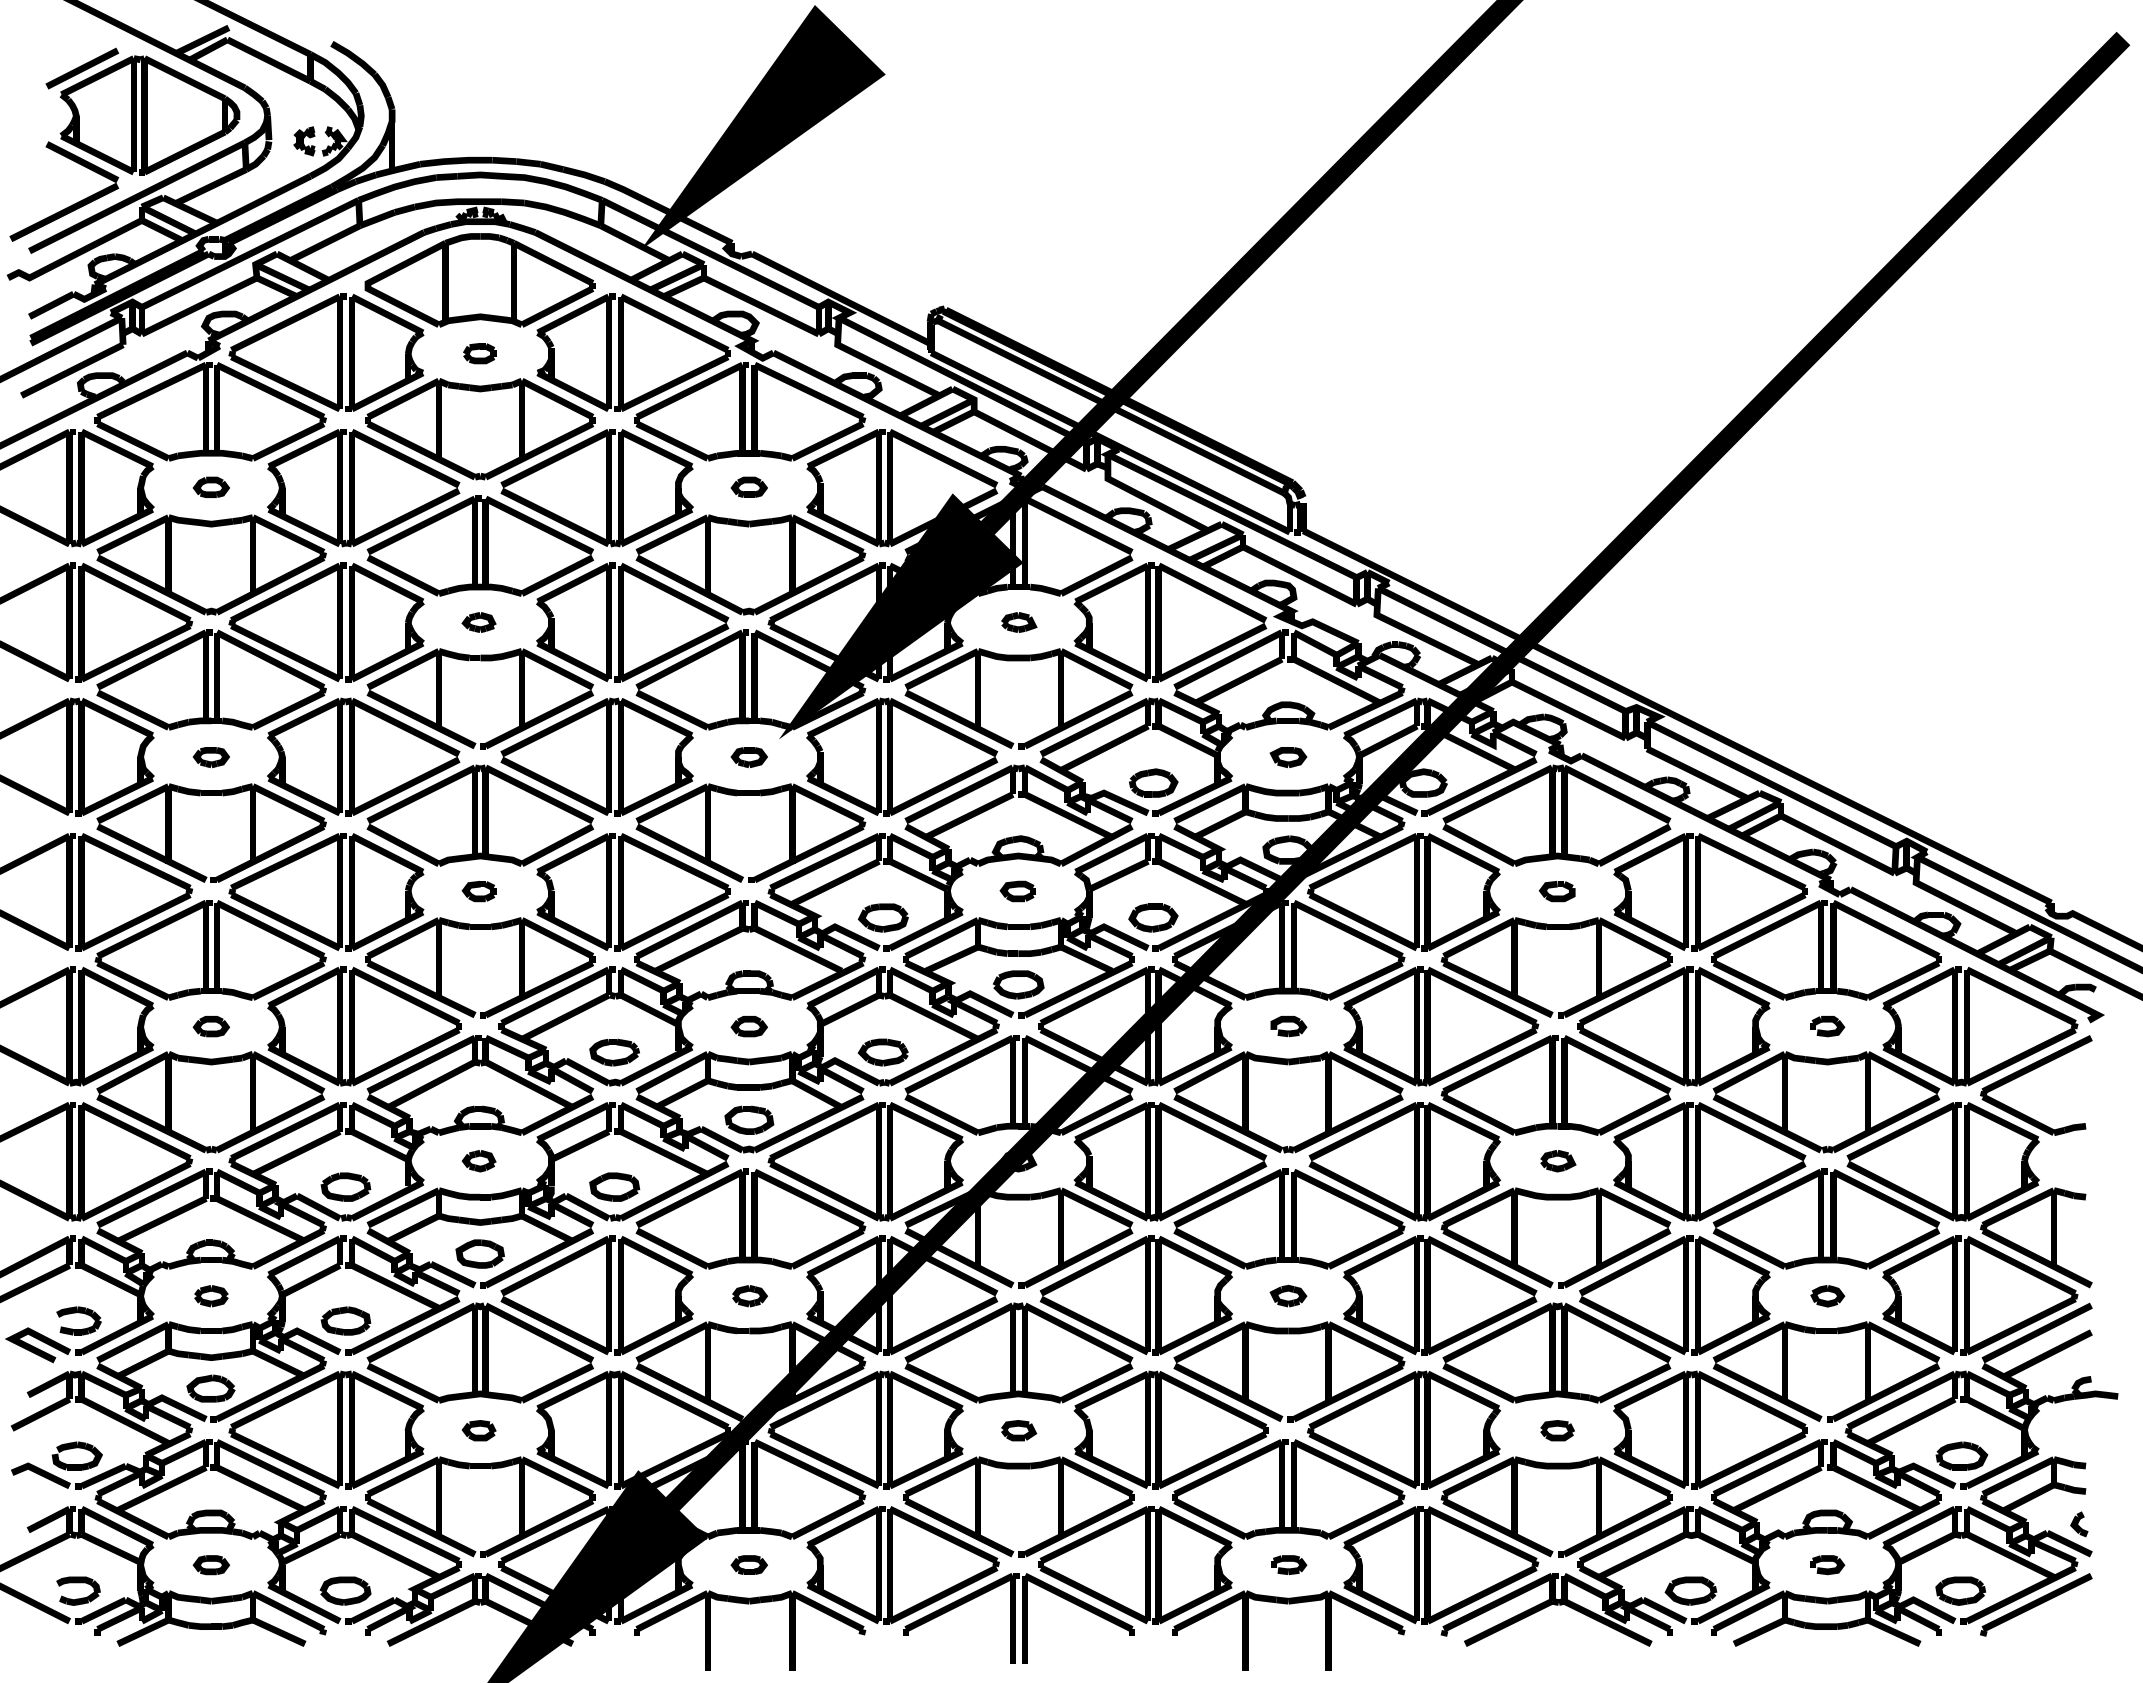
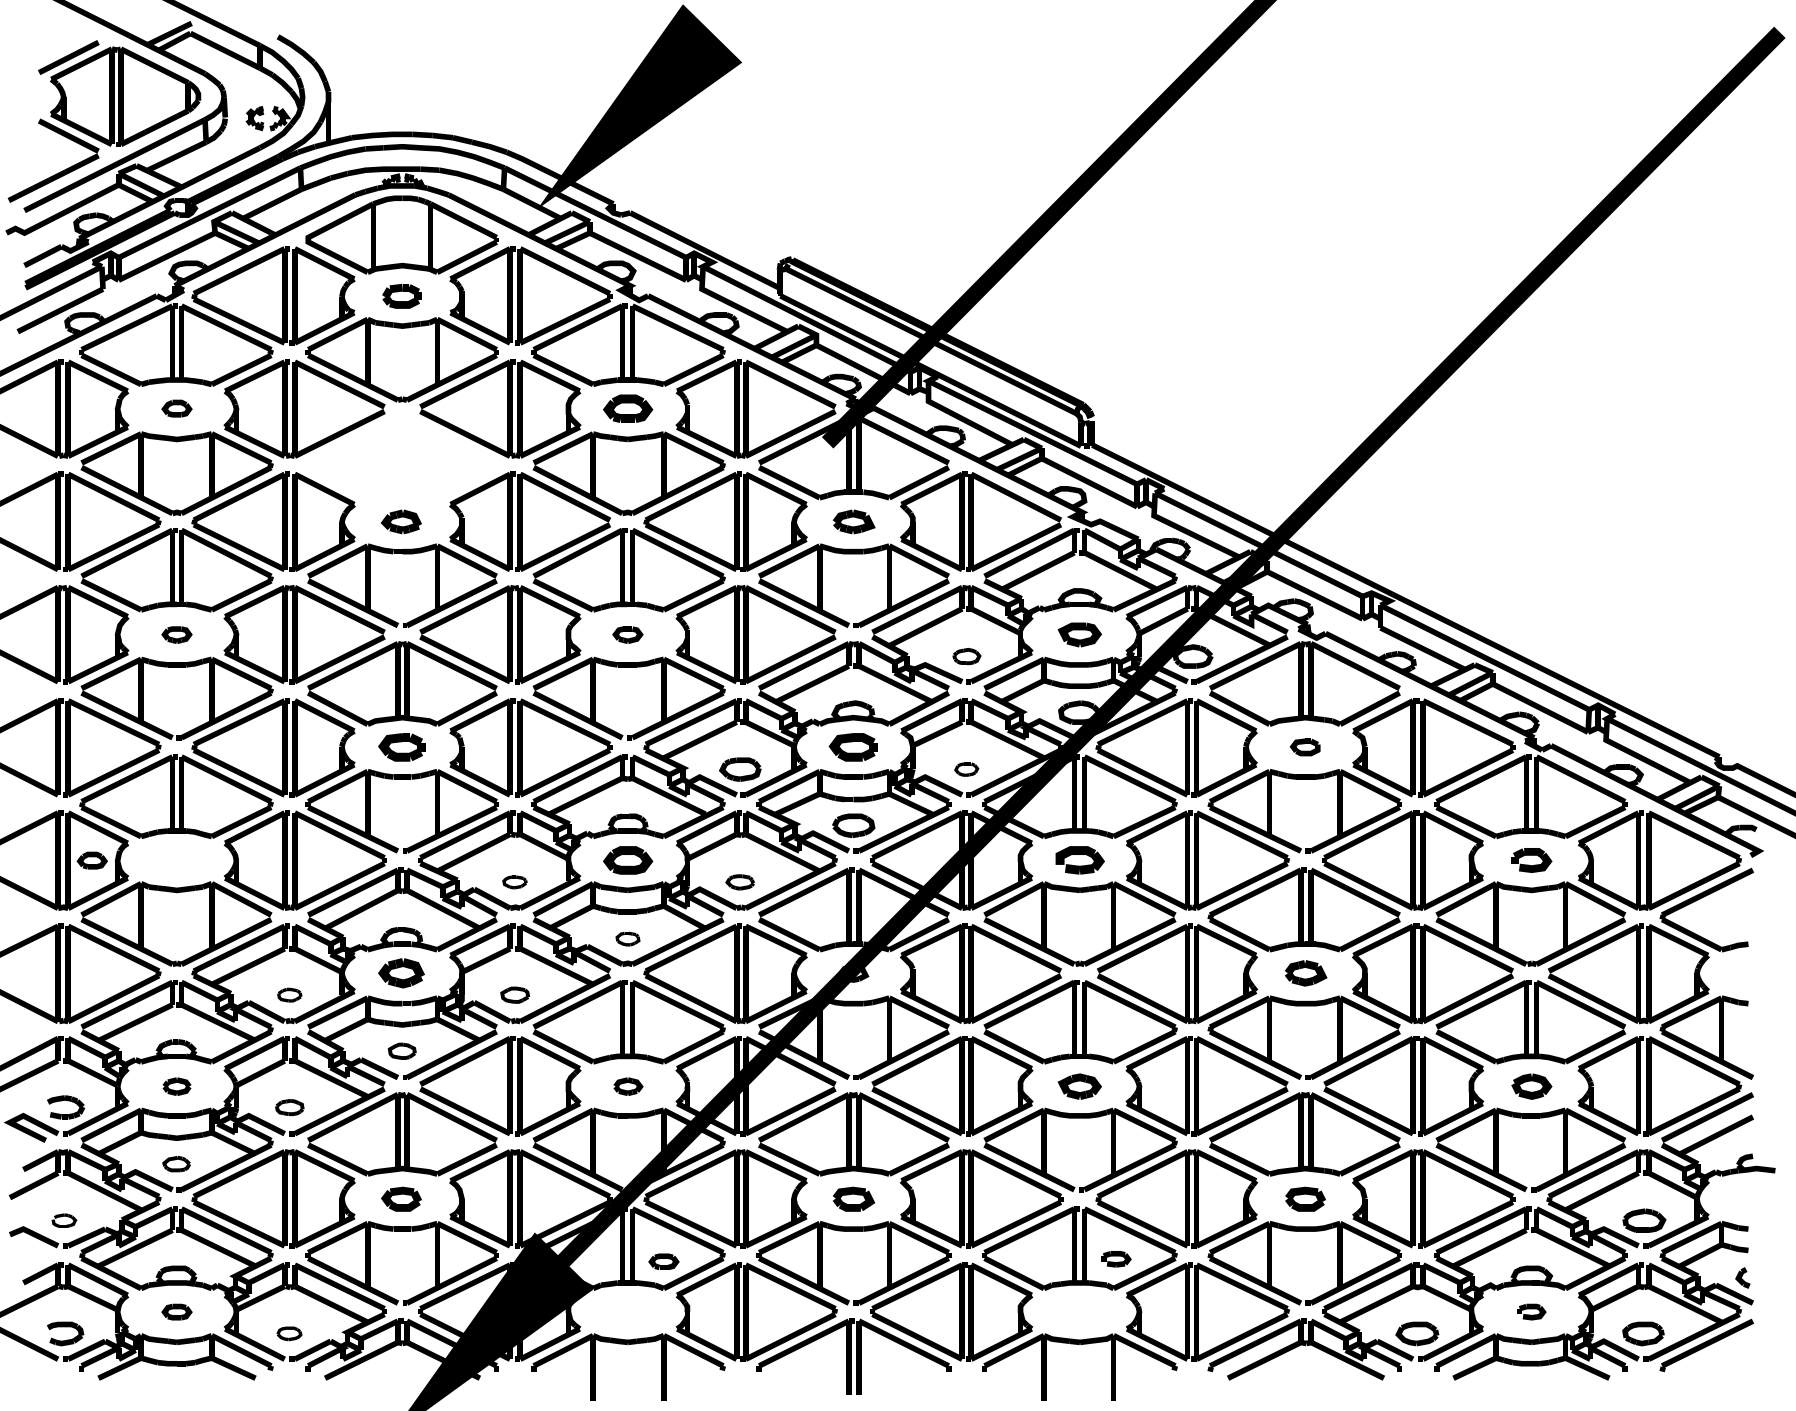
part: (479, 353) -> (401, 296), size x1.4
part: (748, 486) -> (627, 407), size x1.6
part: (479, 545) -> (401, 457), removed
fill: (900, 616) -> (754, 516), removed
part: (478, 622) -> (400, 521), size x1.4
part: (1019, 622) -> (854, 521), size x1.4
part: (1288, 757) -> (1079, 635), size x1.4
part: (1153, 782) -> (966, 656), size x0.7
part: (478, 891) -> (400, 747), size x1.6
part: (1017, 891) -> (852, 747), size x1.6
part: (1153, 917) -> (966, 769), size x0.6
part: (211, 1026) -> (92, 860), moved
part: (748, 1026) -> (627, 860), size x1.6
part: (1288, 1026) -> (1079, 860), size x1.6
part: (1827, 1026) -> (1531, 860), size x1.4
part: (614, 1052) -> (514, 882), size x0.6
part: (882, 1052) -> (739, 882), size x0.7
part: (749, 1119) -> (628, 938), size x0.6
part: (478, 1161) -> (400, 973), size x1.6
part: (1558, 1161) -> (1306, 973), size x1.4
part: (345, 1186) -> (289, 994), size x0.6
part: (614, 1186) -> (514, 994), size x0.7
part: (479, 1253) -> (401, 1050), size x0.7
part: (1288, 1295) -> (1079, 1086), size x1.4
part: (1827, 1296) -> (1531, 1086), size x1.4
part: (345, 1320) -> (289, 1107), size x0.7
part: (210, 1388) -> (176, 1164), size x0.7
part: (478, 1430) -> (400, 1199), size x1.4
part: (1019, 1430) -> (854, 1199), size x1.4
part: (1557, 1430) -> (1305, 1199), size x1.4
part: (76, 1455) -> (63, 1220), size x0.6
part: (748, 1564) -> (663, 1261), moved
part: (1289, 1564) -> (1116, 1258), moved
part: (345, 1590) -> (289, 1333), size x0.6

